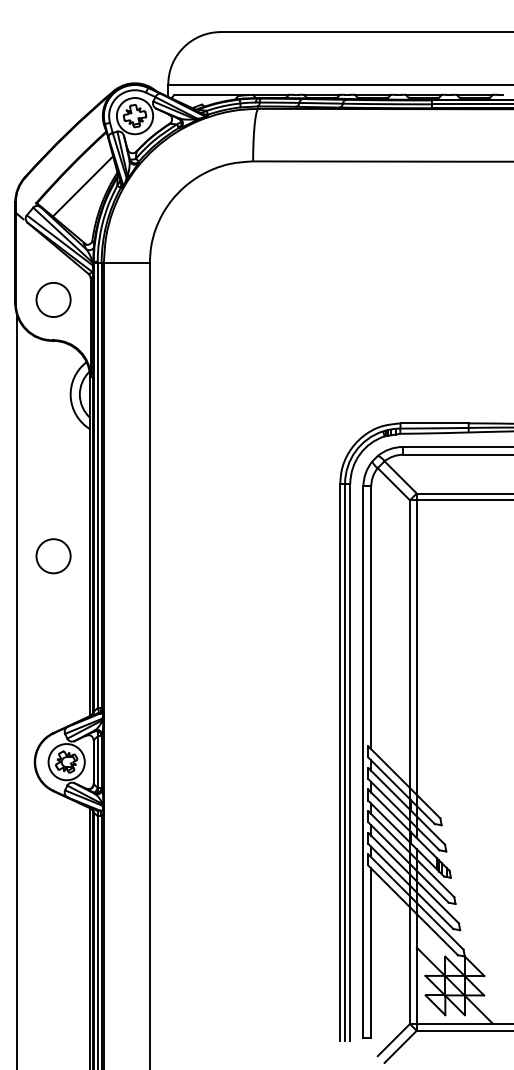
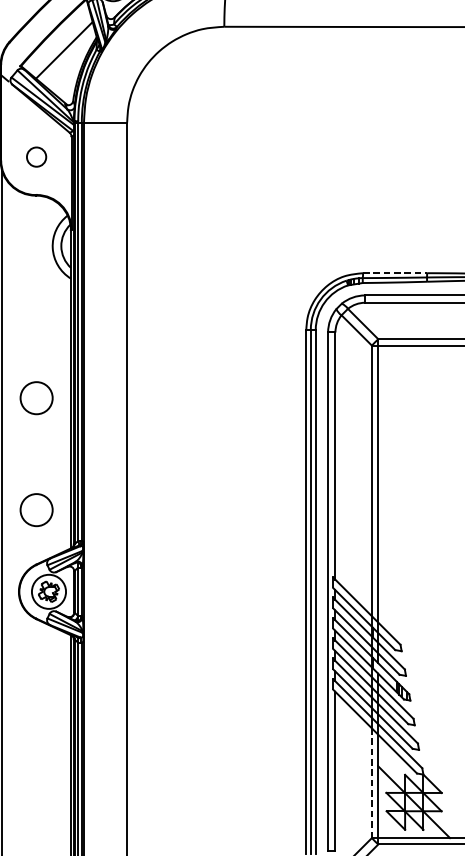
circle: (53, 299) -> (36, 156), size x0.6
line: (435, 423) -> (395, 273), solid -> dashed
circle: (53, 675) -> (36, 510), added
line: (410, 965) -> (372, 783), solid -> dashed

